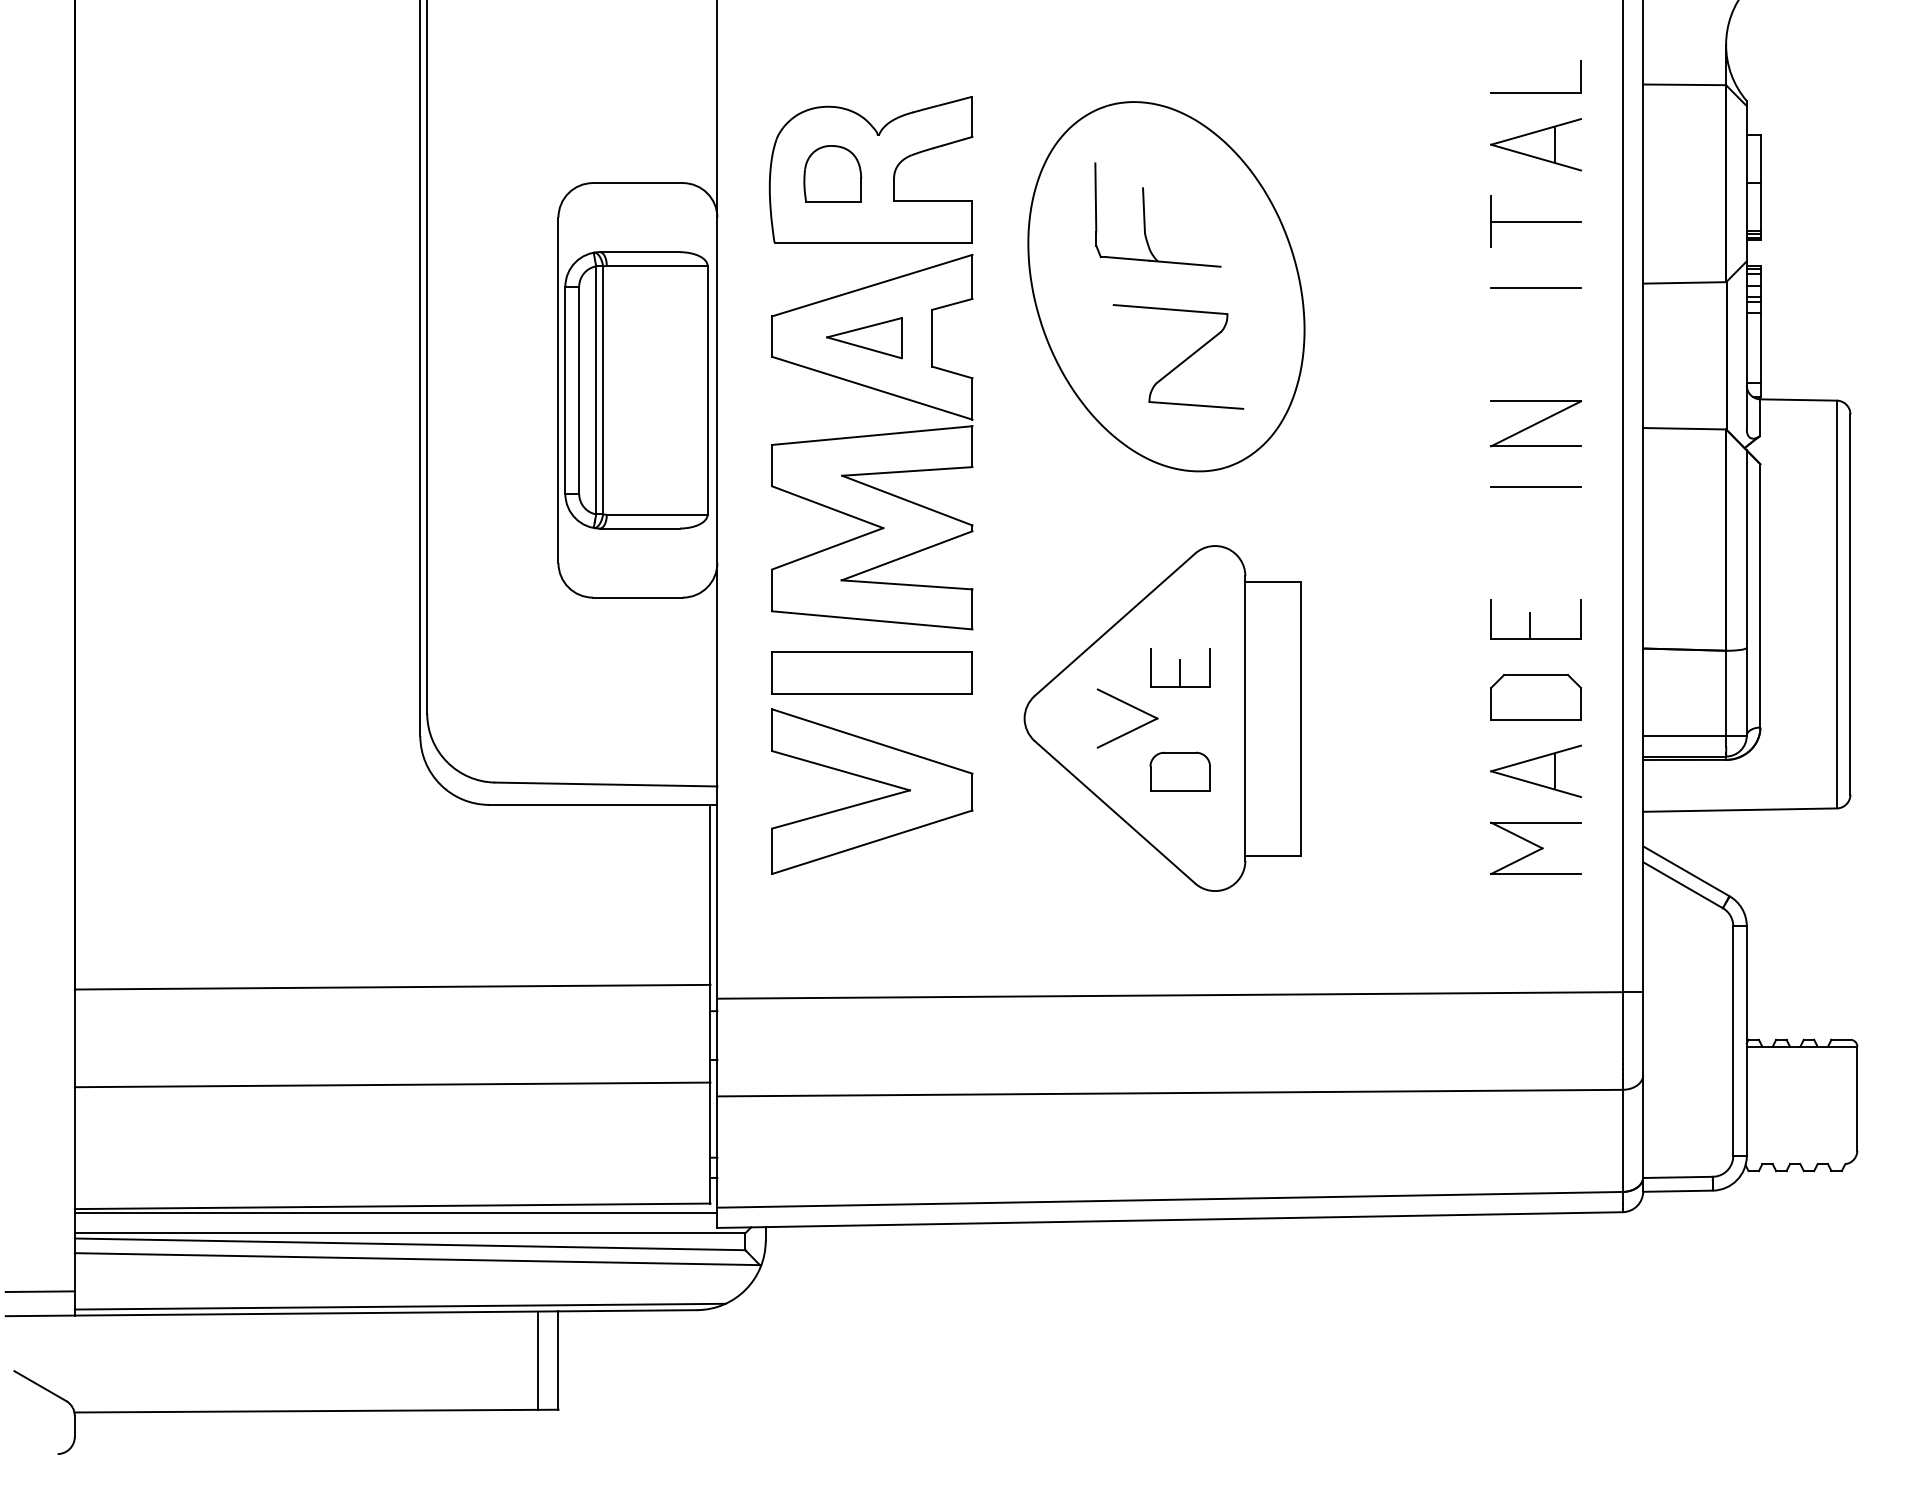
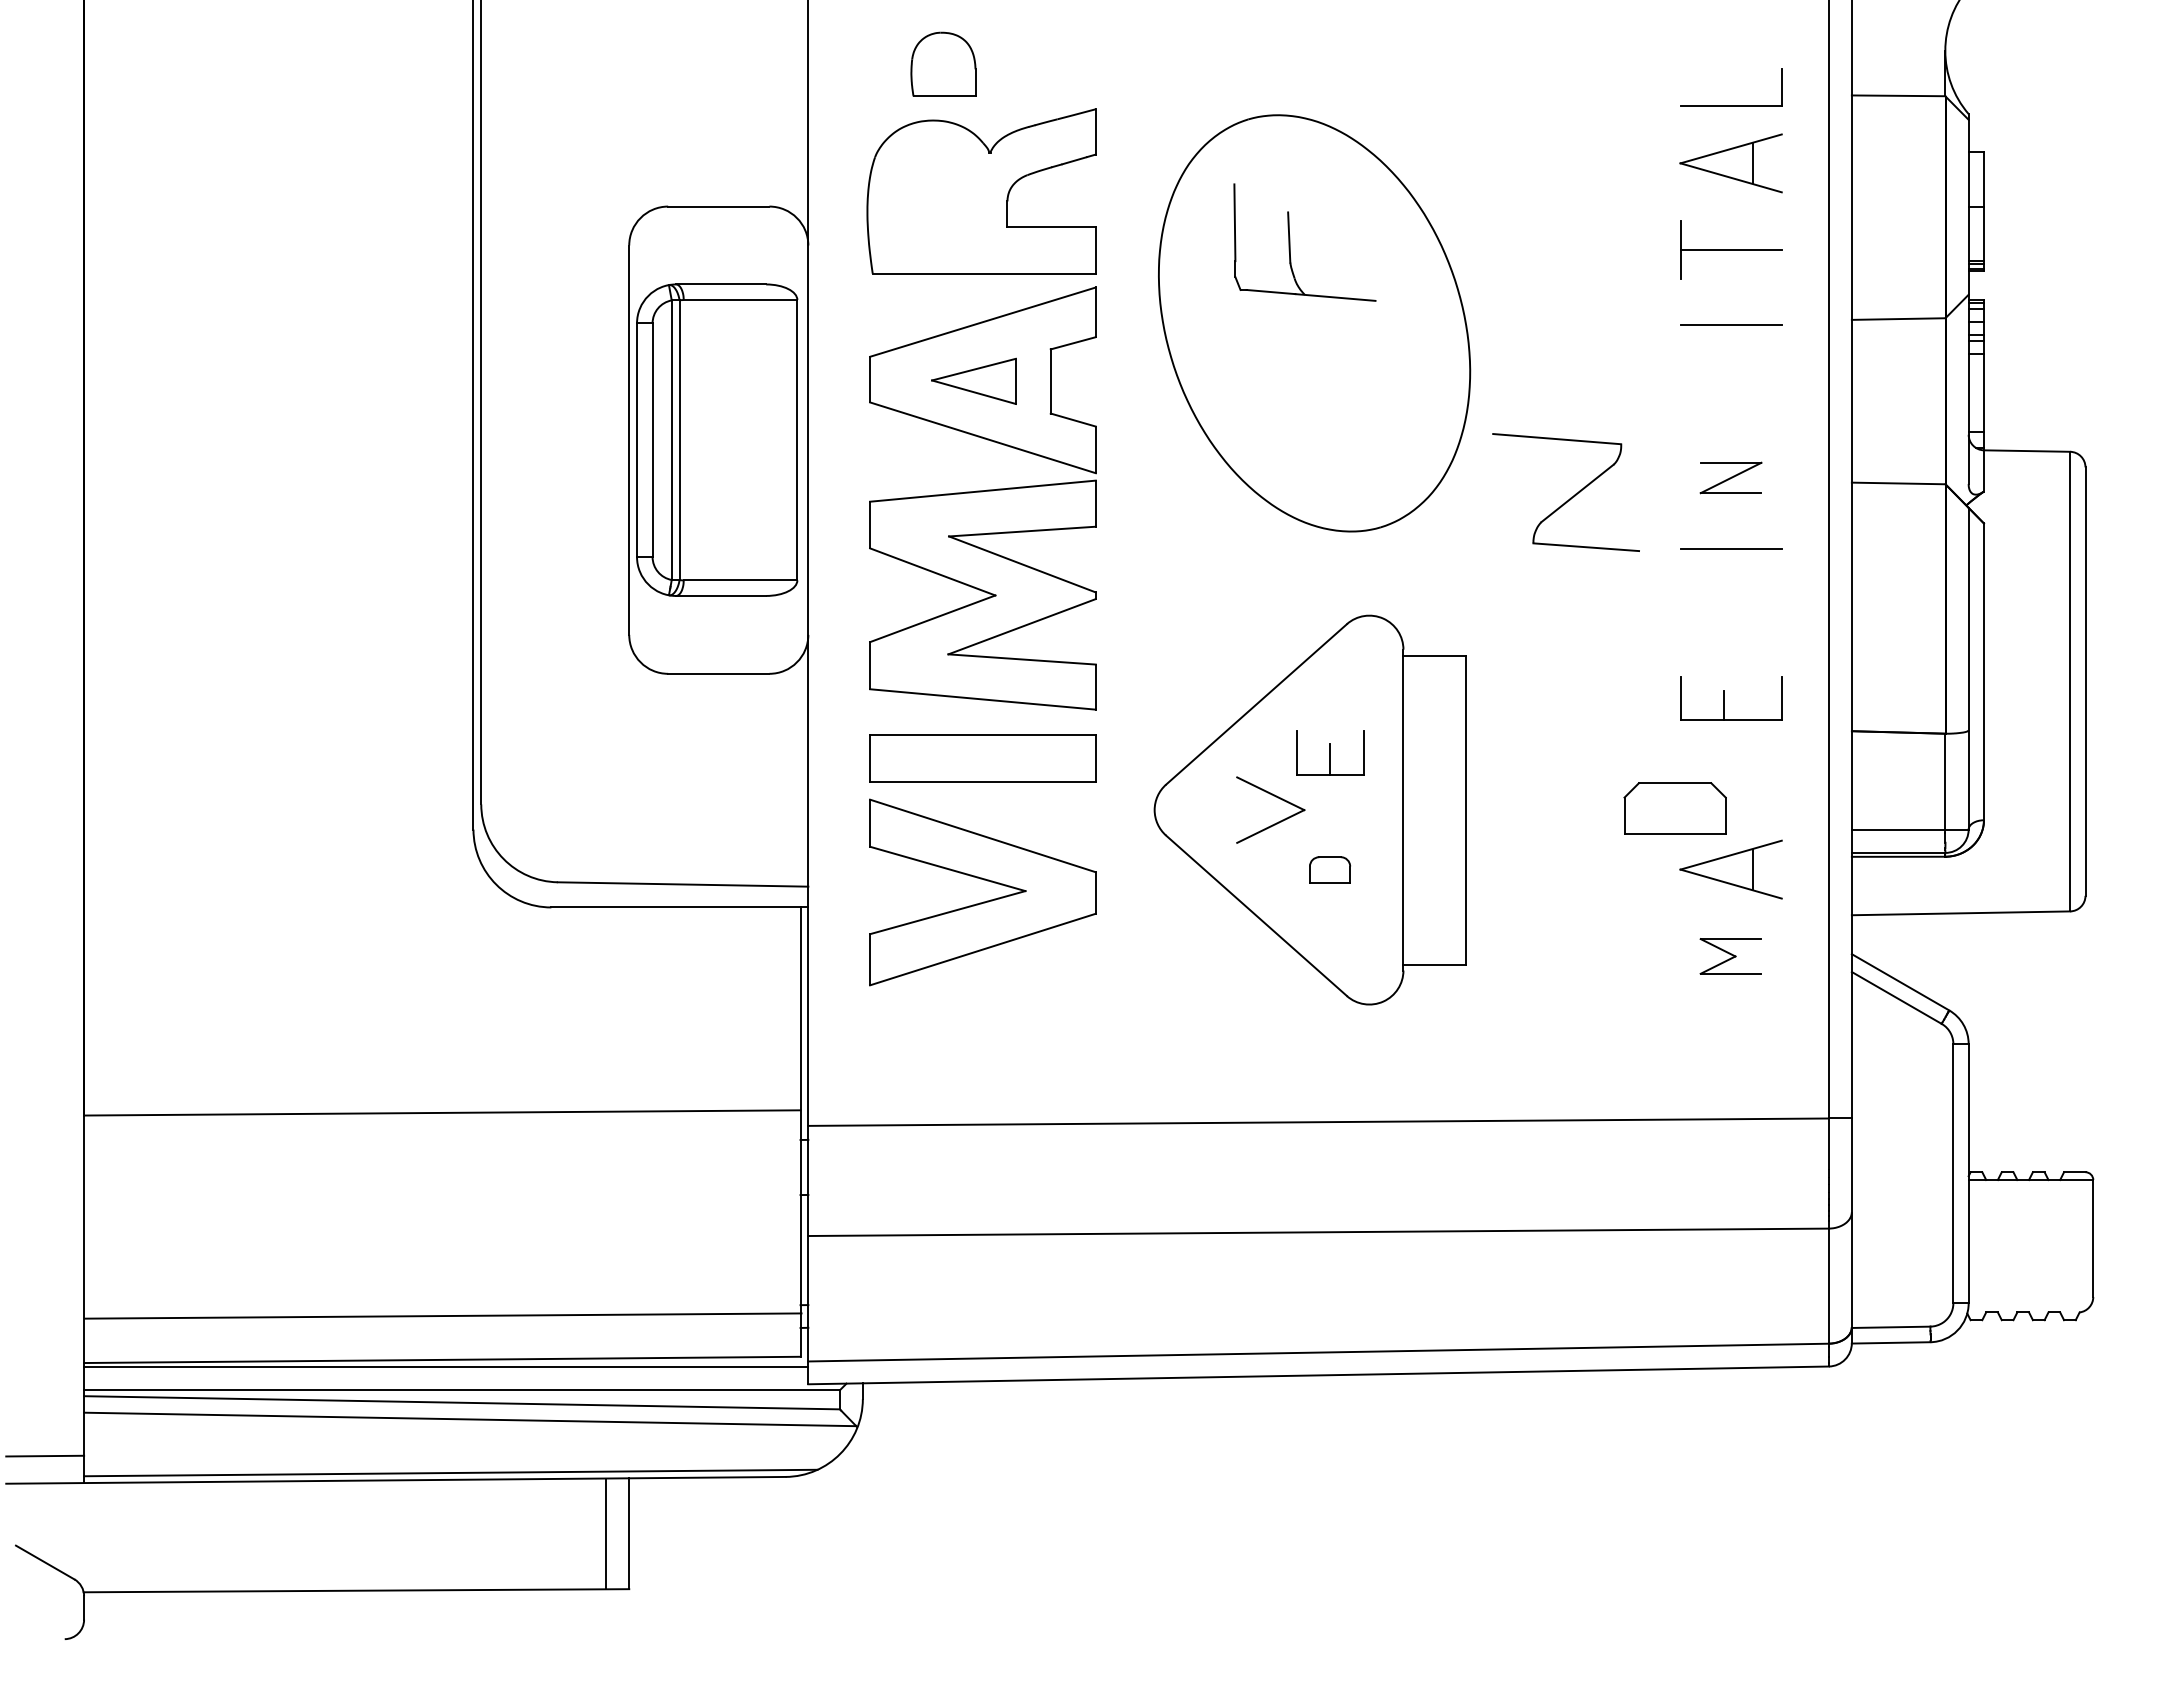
part: (832, 173) -> (943, 63), moved
part: (1182, 361) -> (1570, 497), moved
part: (1535, 423) -> (1730, 477), size x0.6
part: (1535, 697) -> (1674, 808), moved
part: (1179, 771) -> (1329, 869), size x0.6
part: (1535, 848) -> (1730, 956), size x0.6
line: (392, 1084) -> (443, 1315), moved

